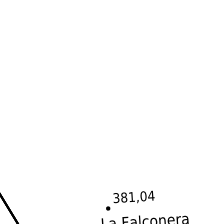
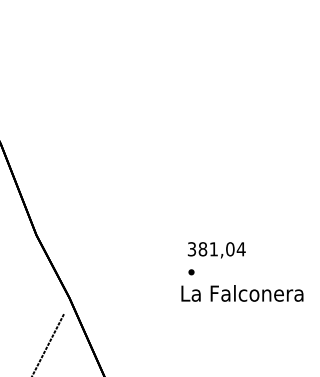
text: (133, 197) -> (216, 250), moved

